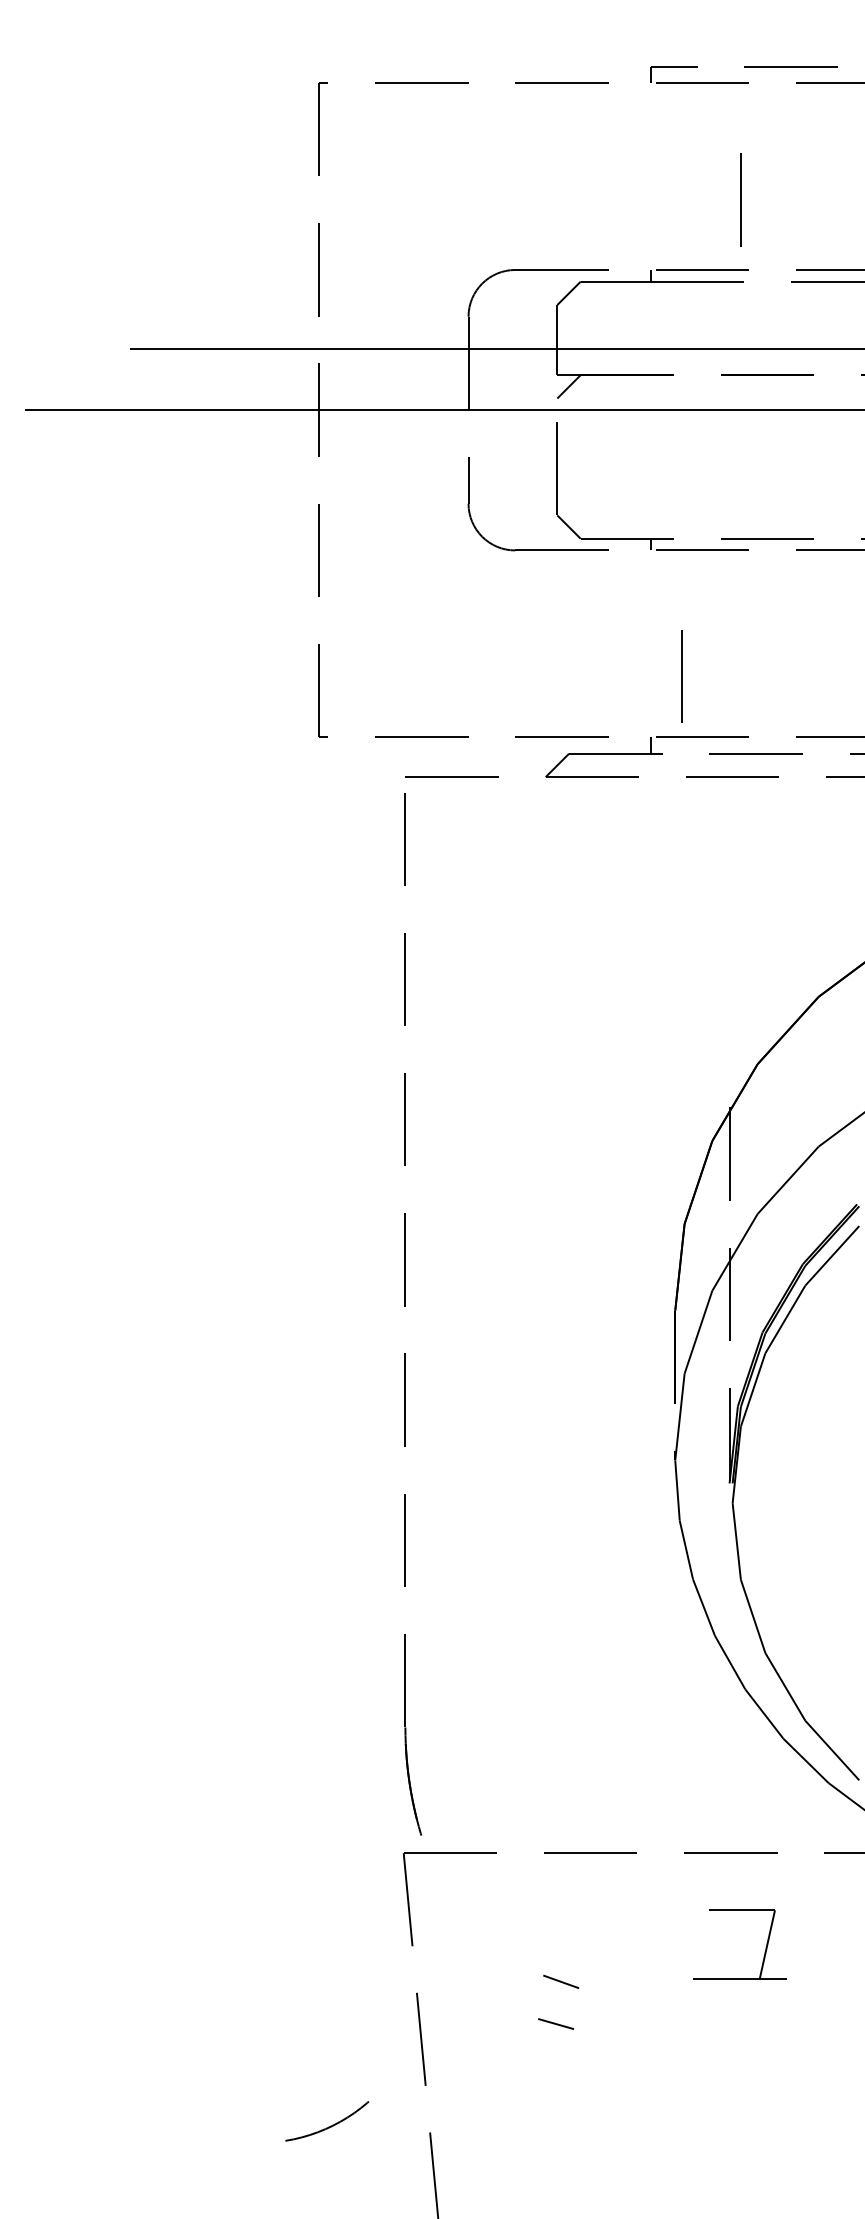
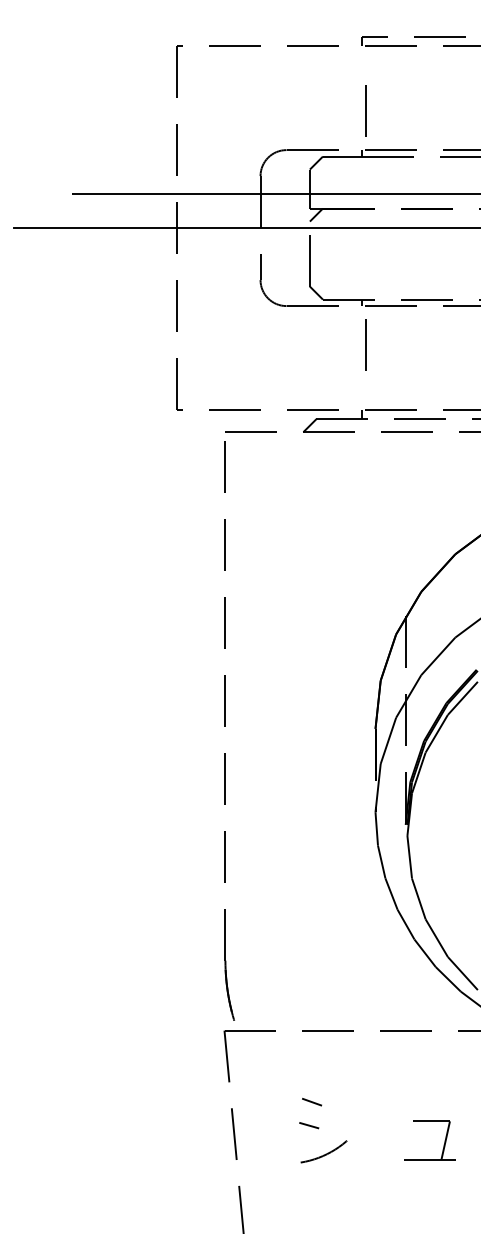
line: (739, 198) -> (365, 110), moved
line: (680, 675) -> (365, 344), moved
part: (763, 1951) -> (443, 1144), moved
arc: (330, 2124) -> (325, 1153), moved

